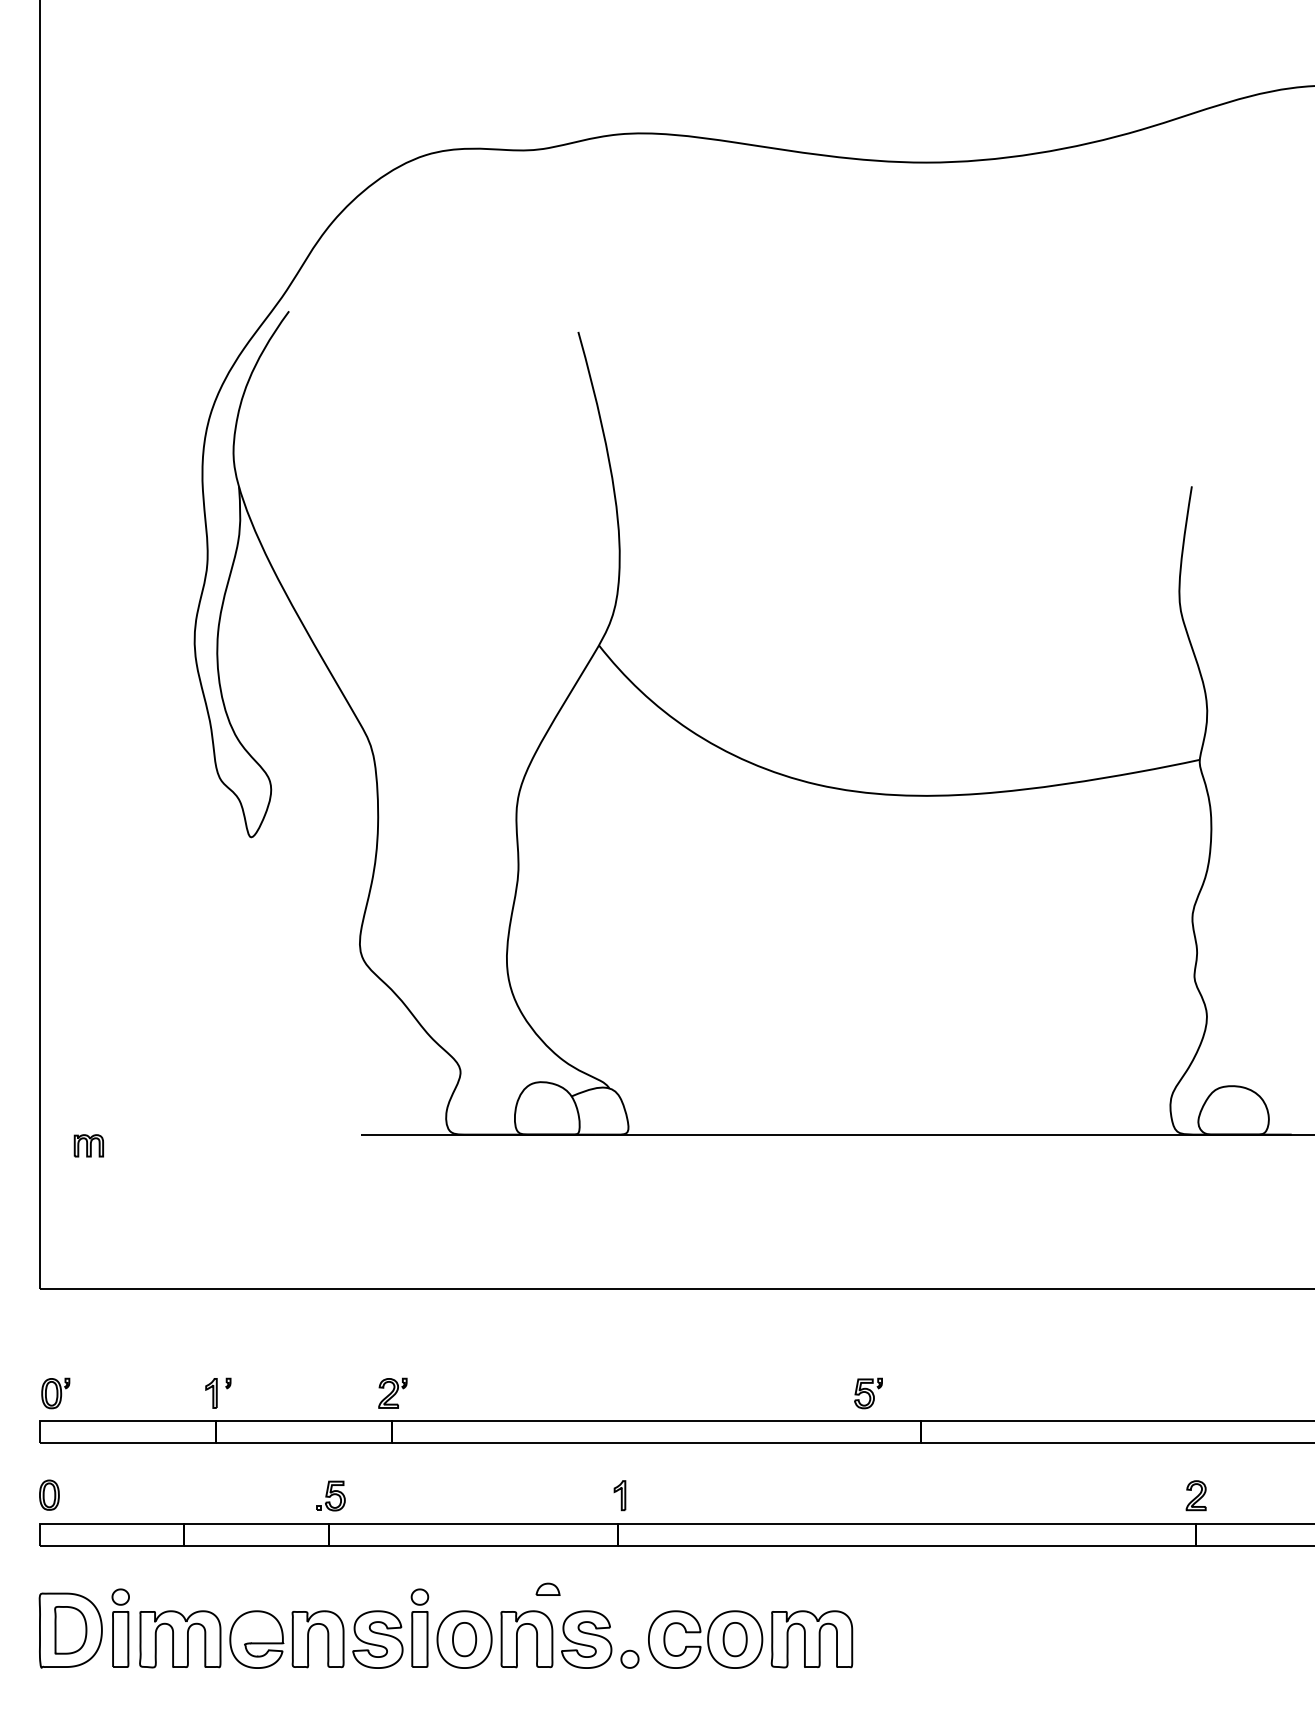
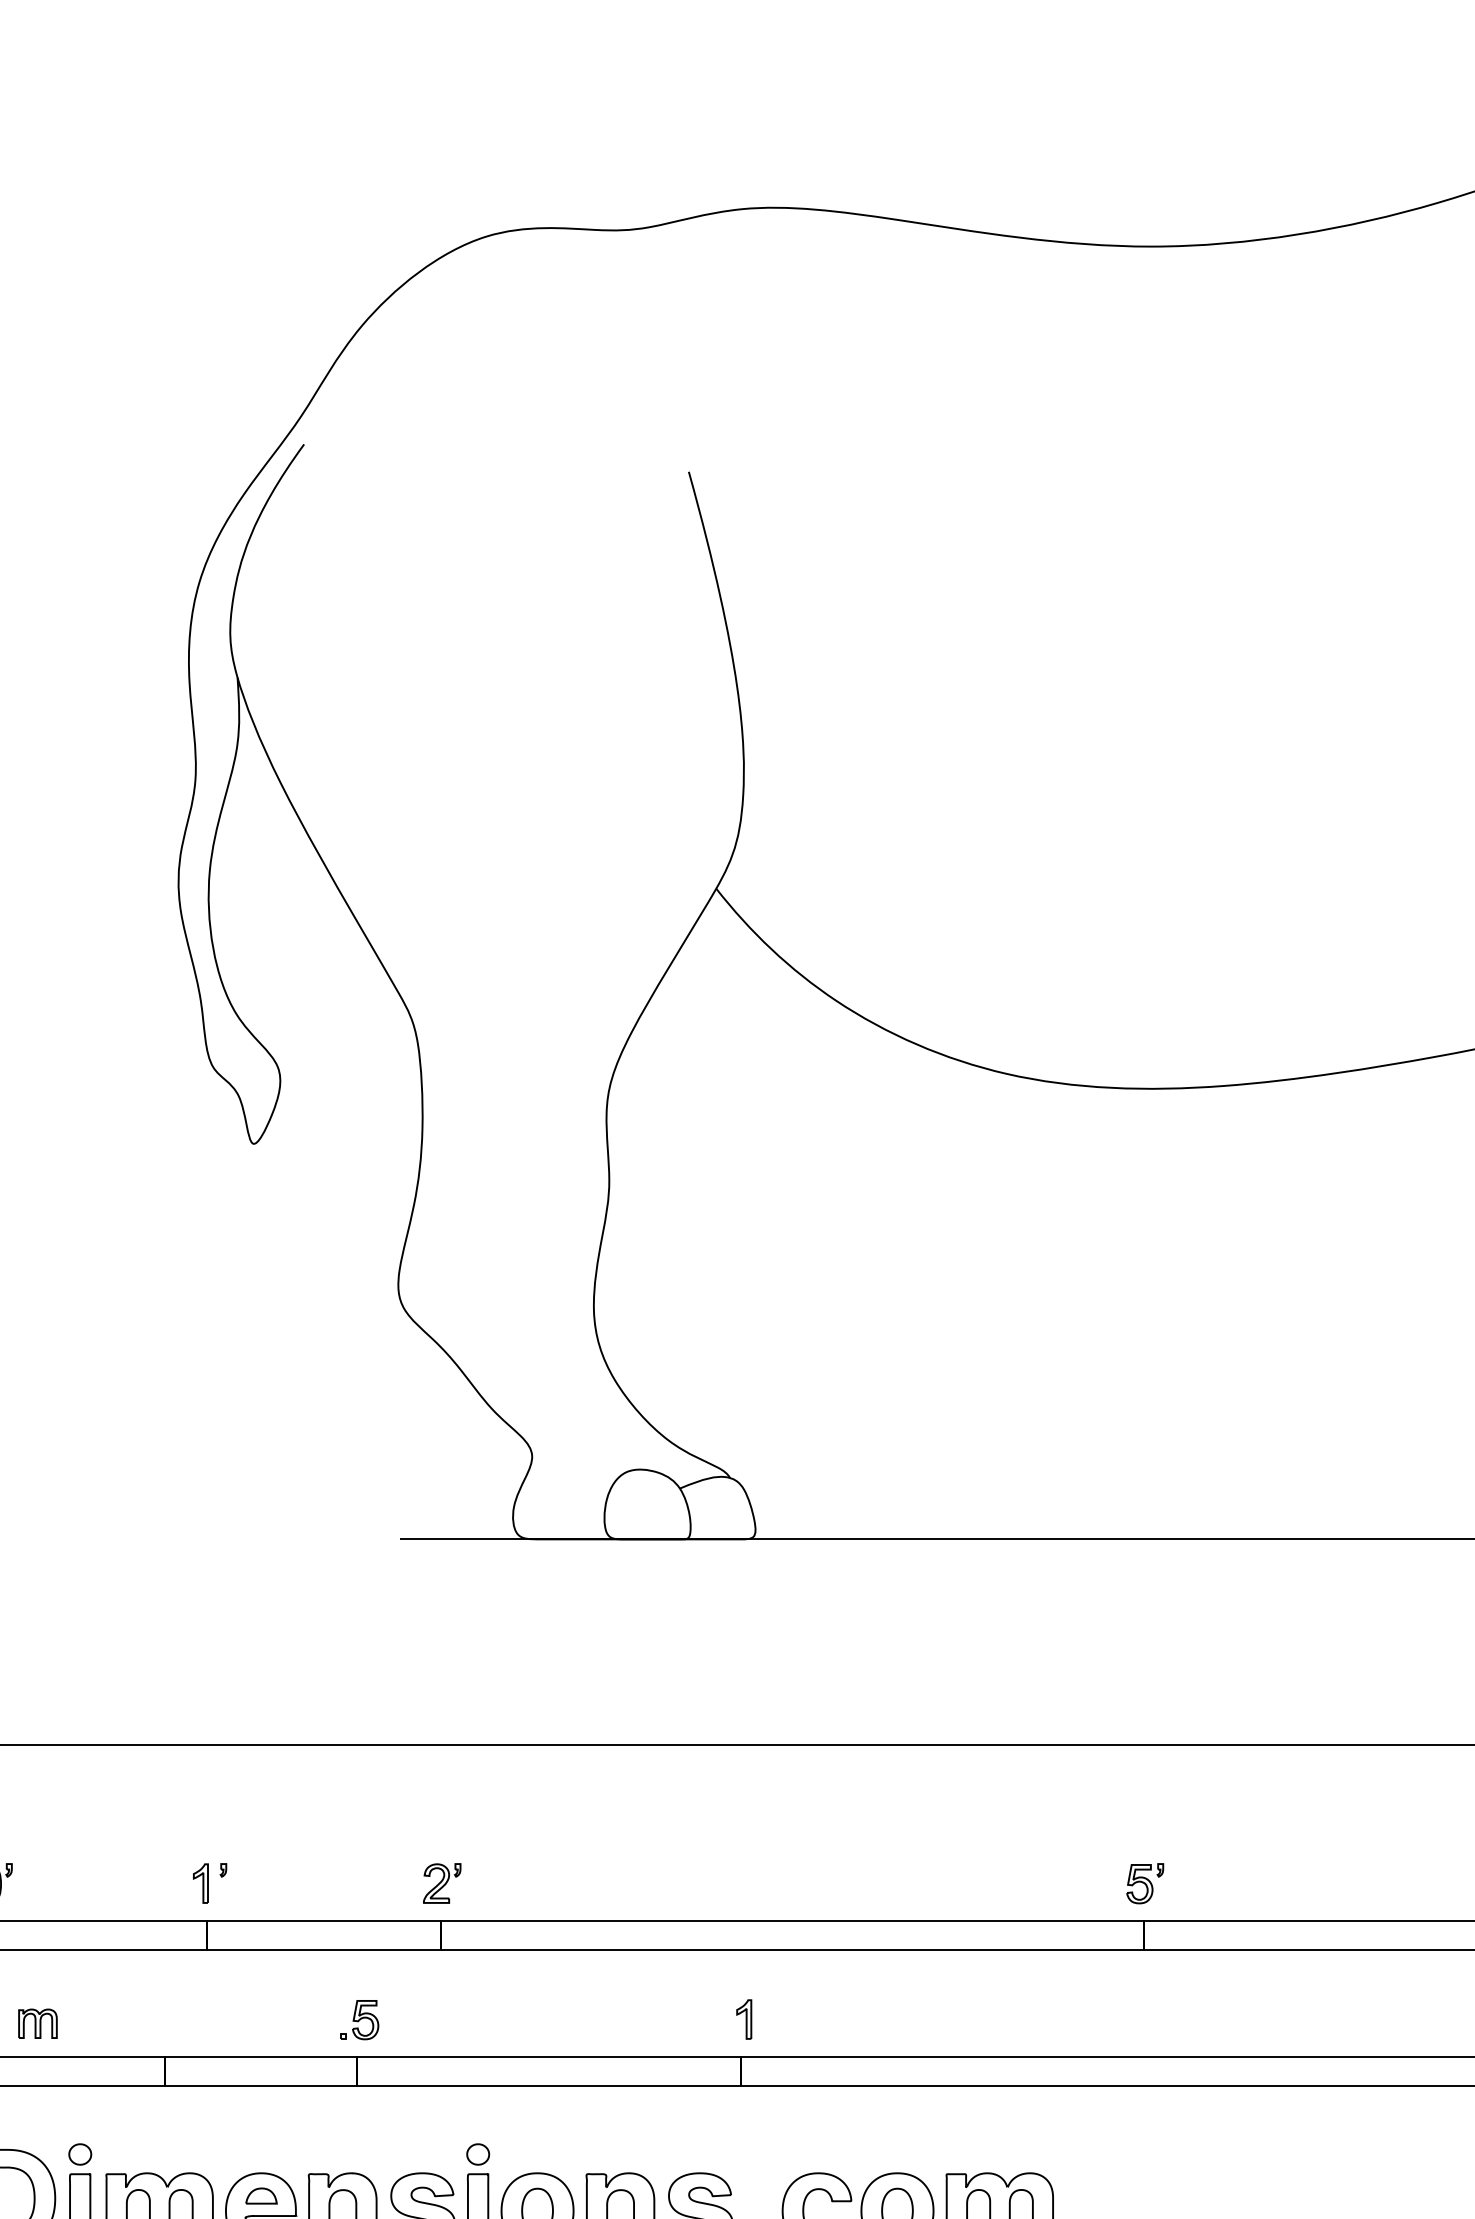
part: (88, 1145) -> (37, 2023), moved
part: (868, 1393) -> (1145, 1883), moved
part: (547, 1588) -> (260, 2194), moved

